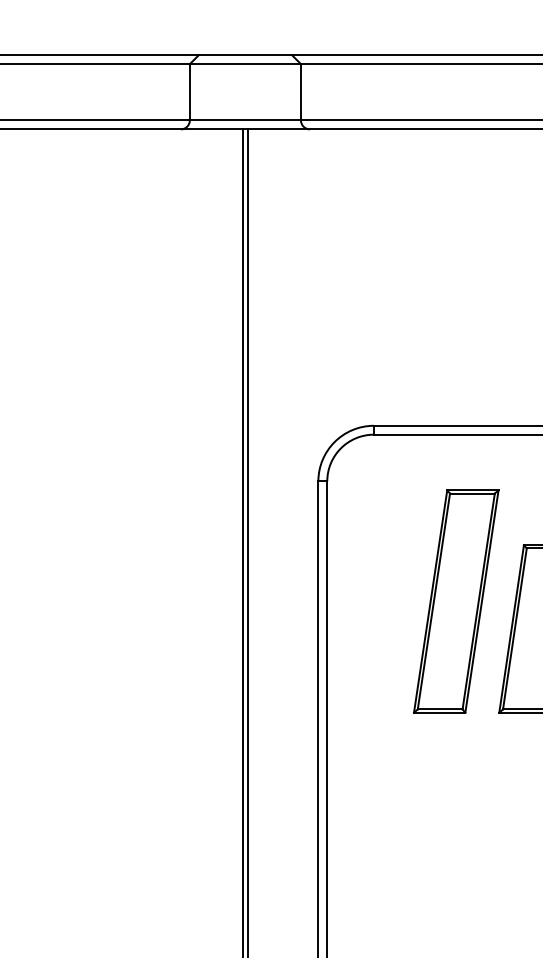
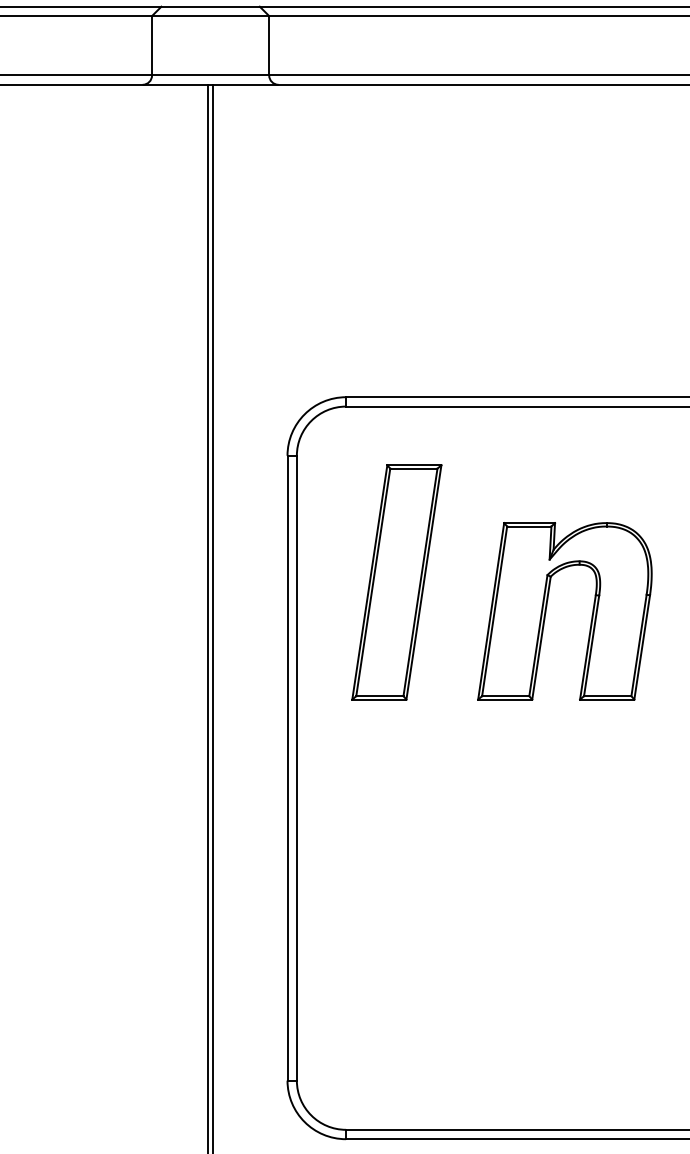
part: (455, 601) -> (396, 582), moved

